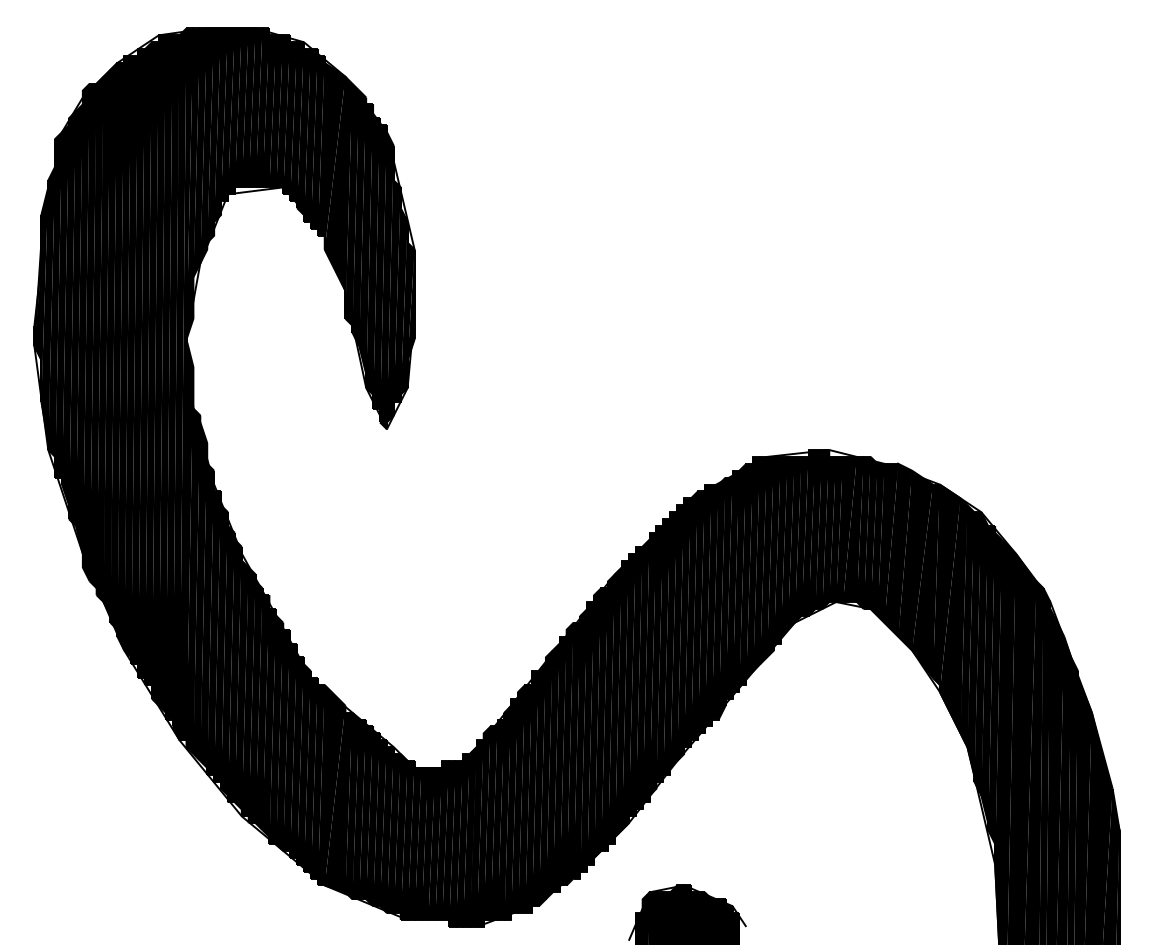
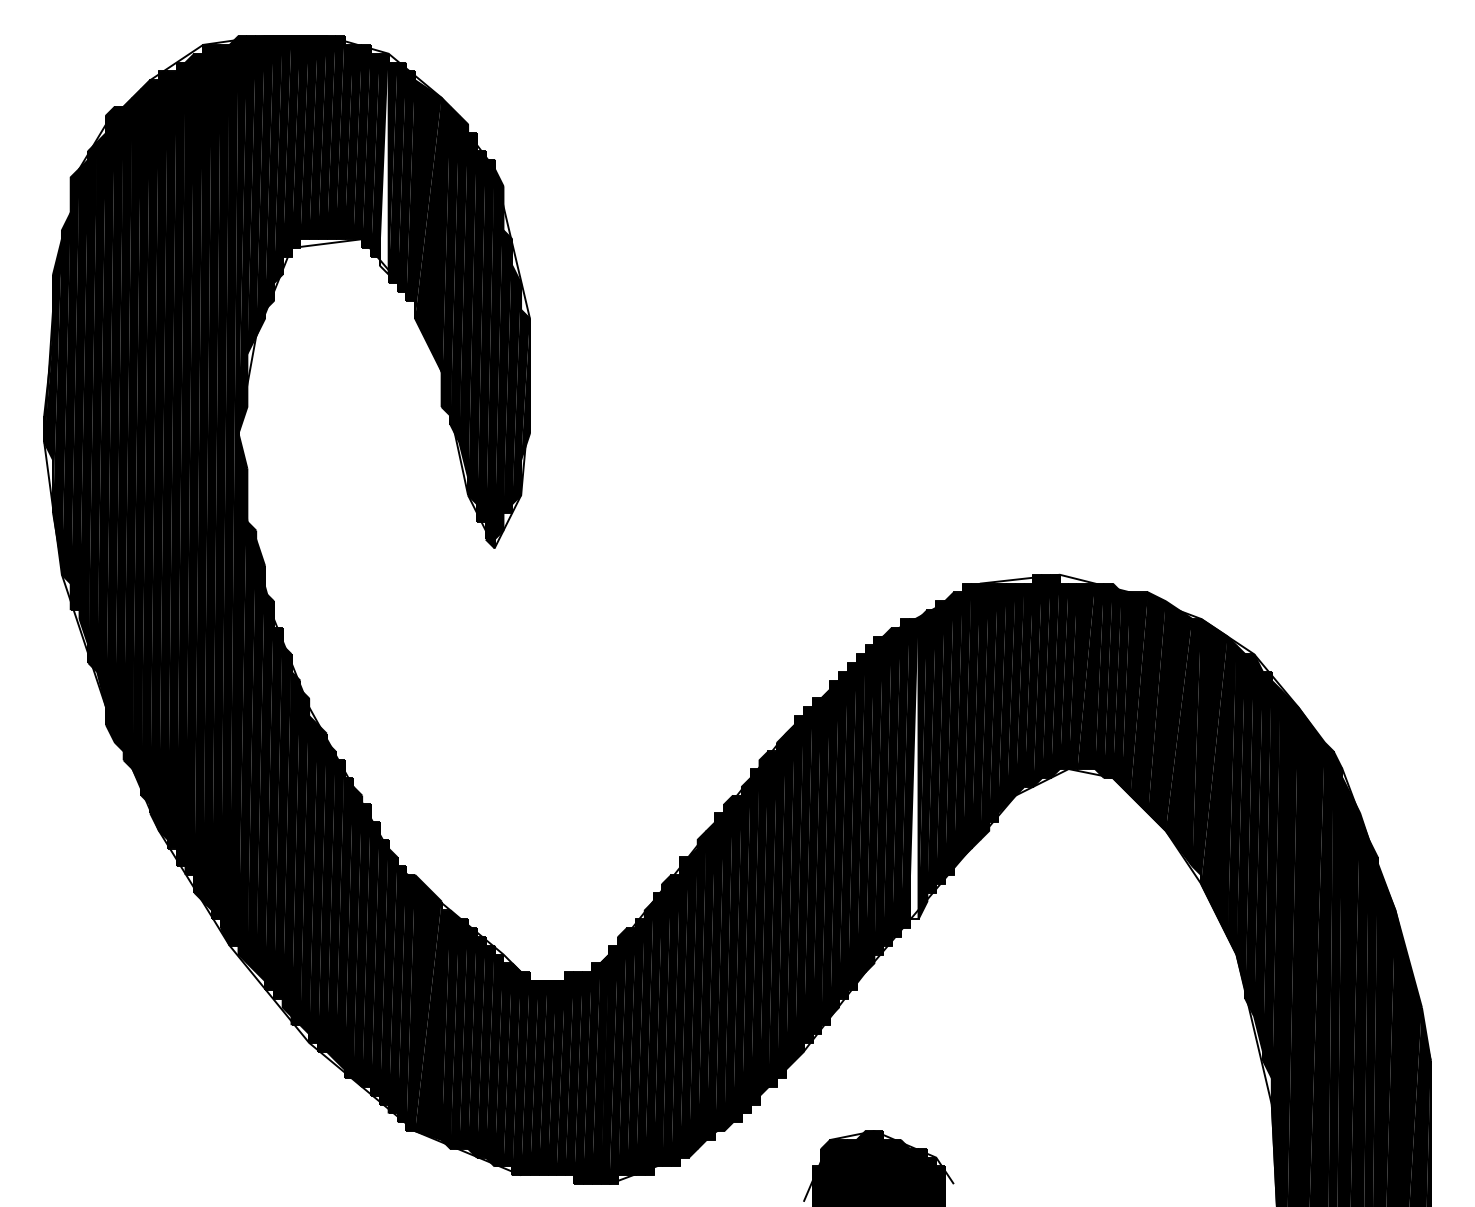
fill: (299, 128) -> (383, 163), removed
fill: (714, 601) -> (913, 768), removed

